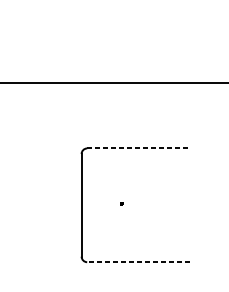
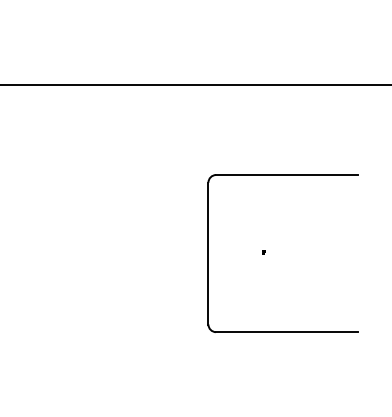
line: (138, 148) -> (287, 175), dashed -> solid
line: (138, 262) -> (287, 332), dashed -> solid

